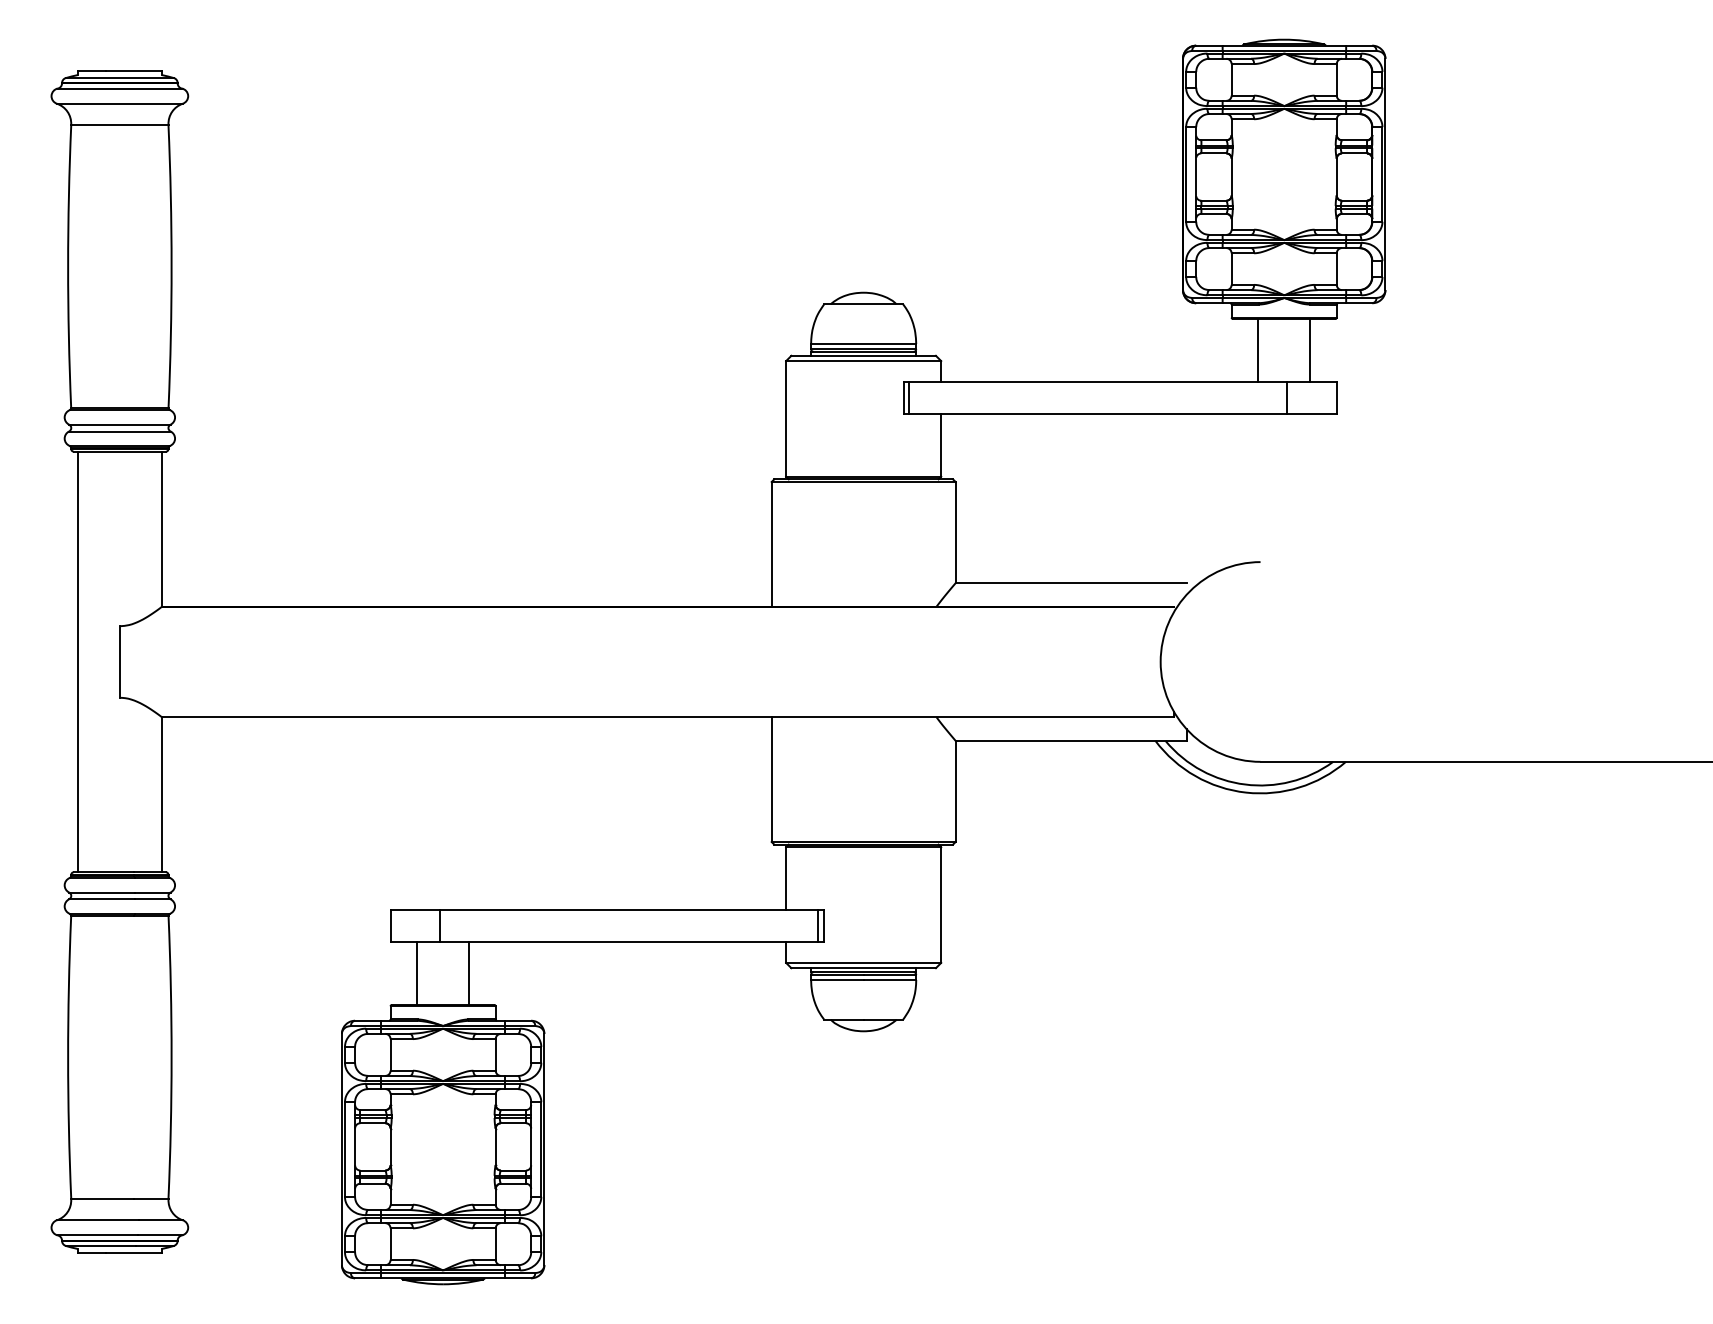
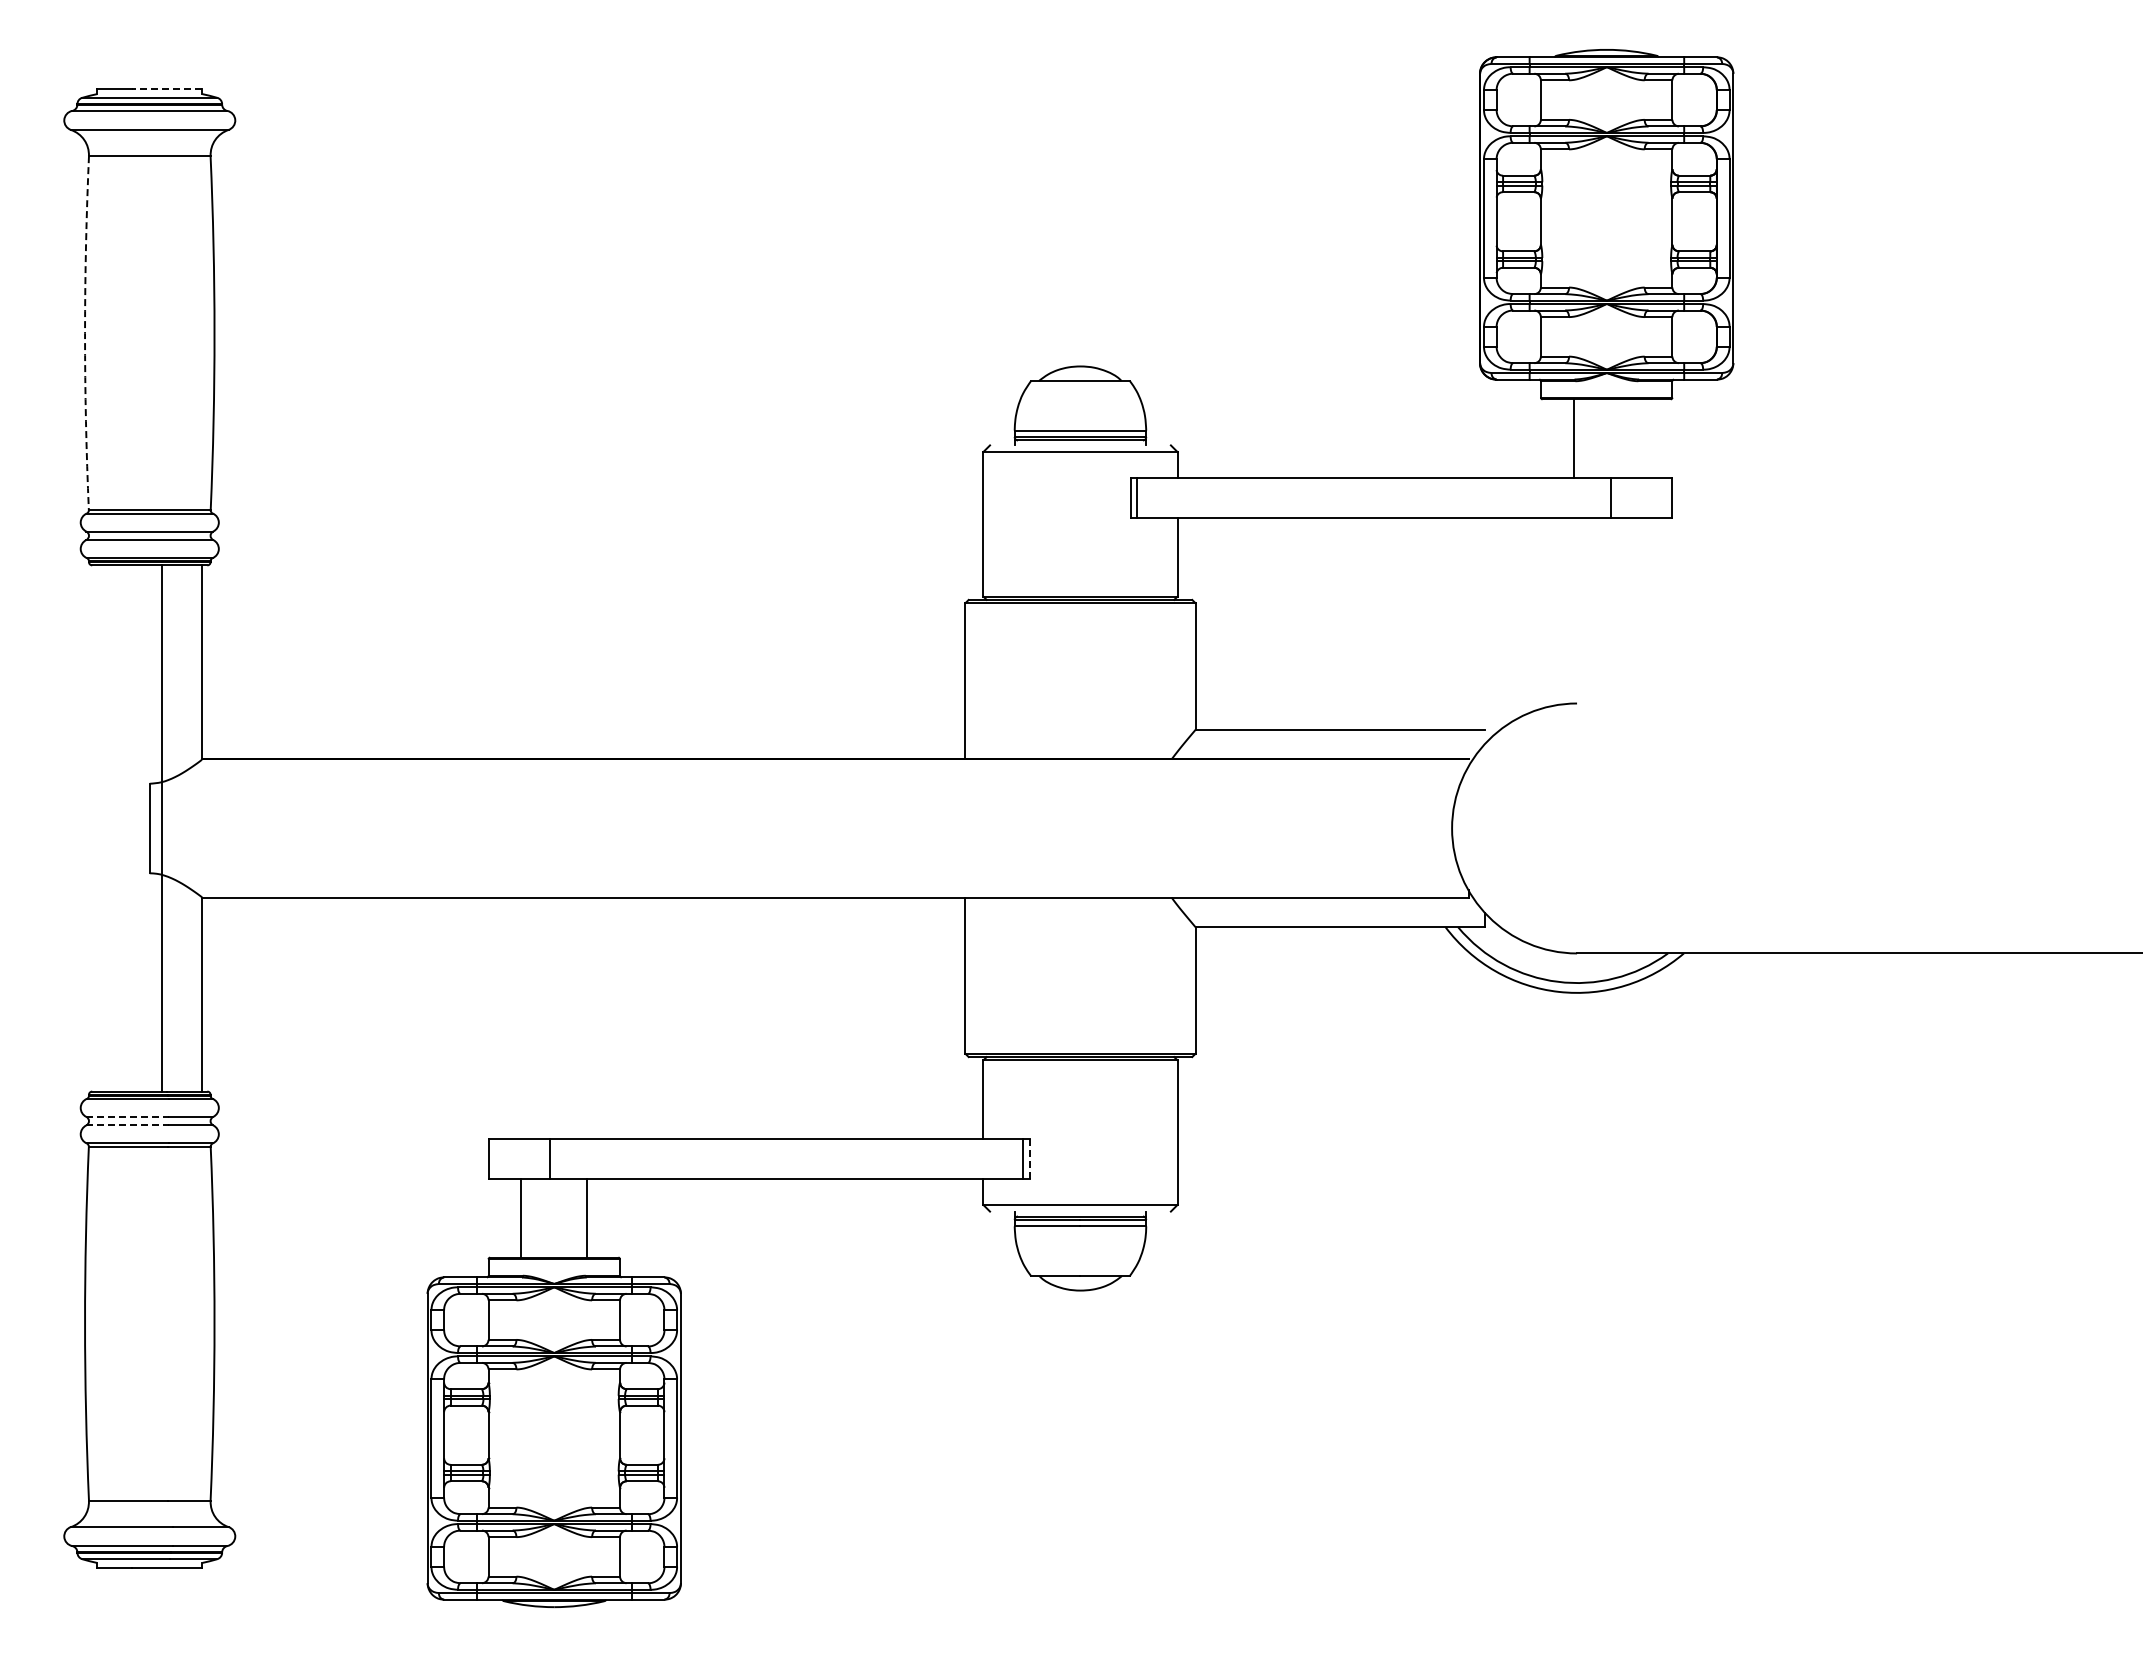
line: (133, 70) -> (166, 88), solid -> dashed
arc: (68, 266) -> (85, 333), solid -> dashed
line: (1310, 350) -> (1639, 438), removed
line: (863, 355) -> (1080, 445), removed
line: (78, 662) -> (162, 828), moved
line: (102, 892) -> (127, 1116), solid -> dashed
line: (102, 899) -> (127, 1125), solid -> dashed
line: (823, 925) -> (1030, 1158), solid -> dashed
line: (863, 968) -> (1080, 1211), removed

